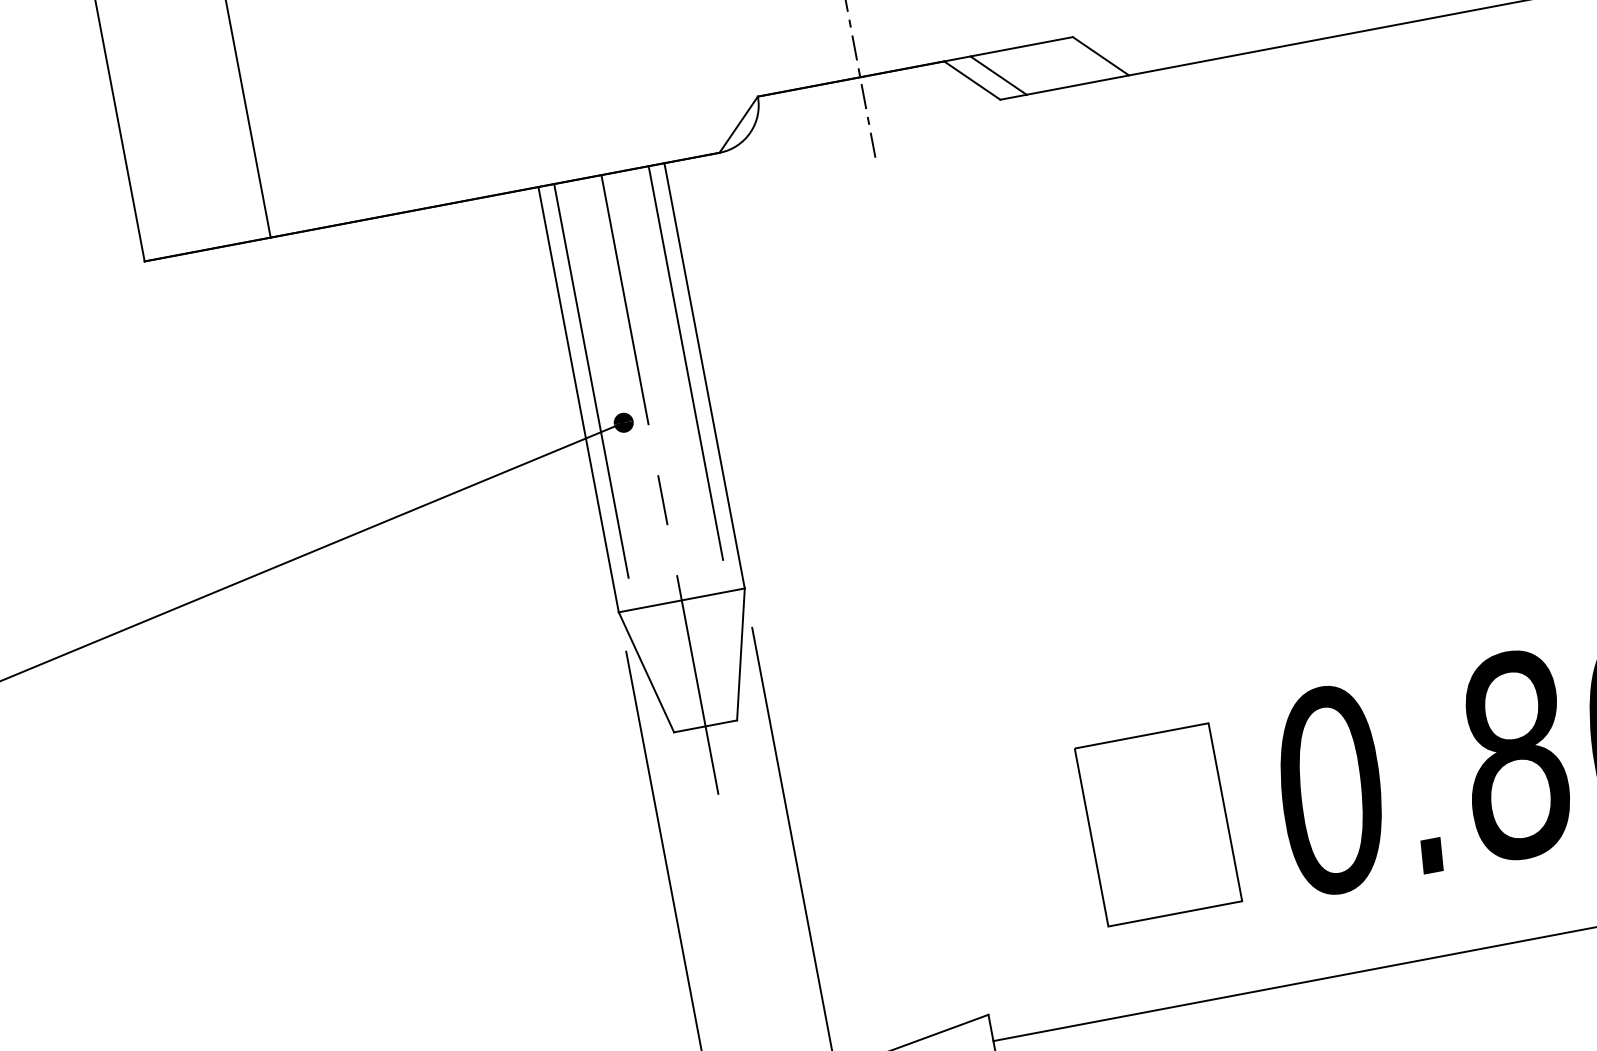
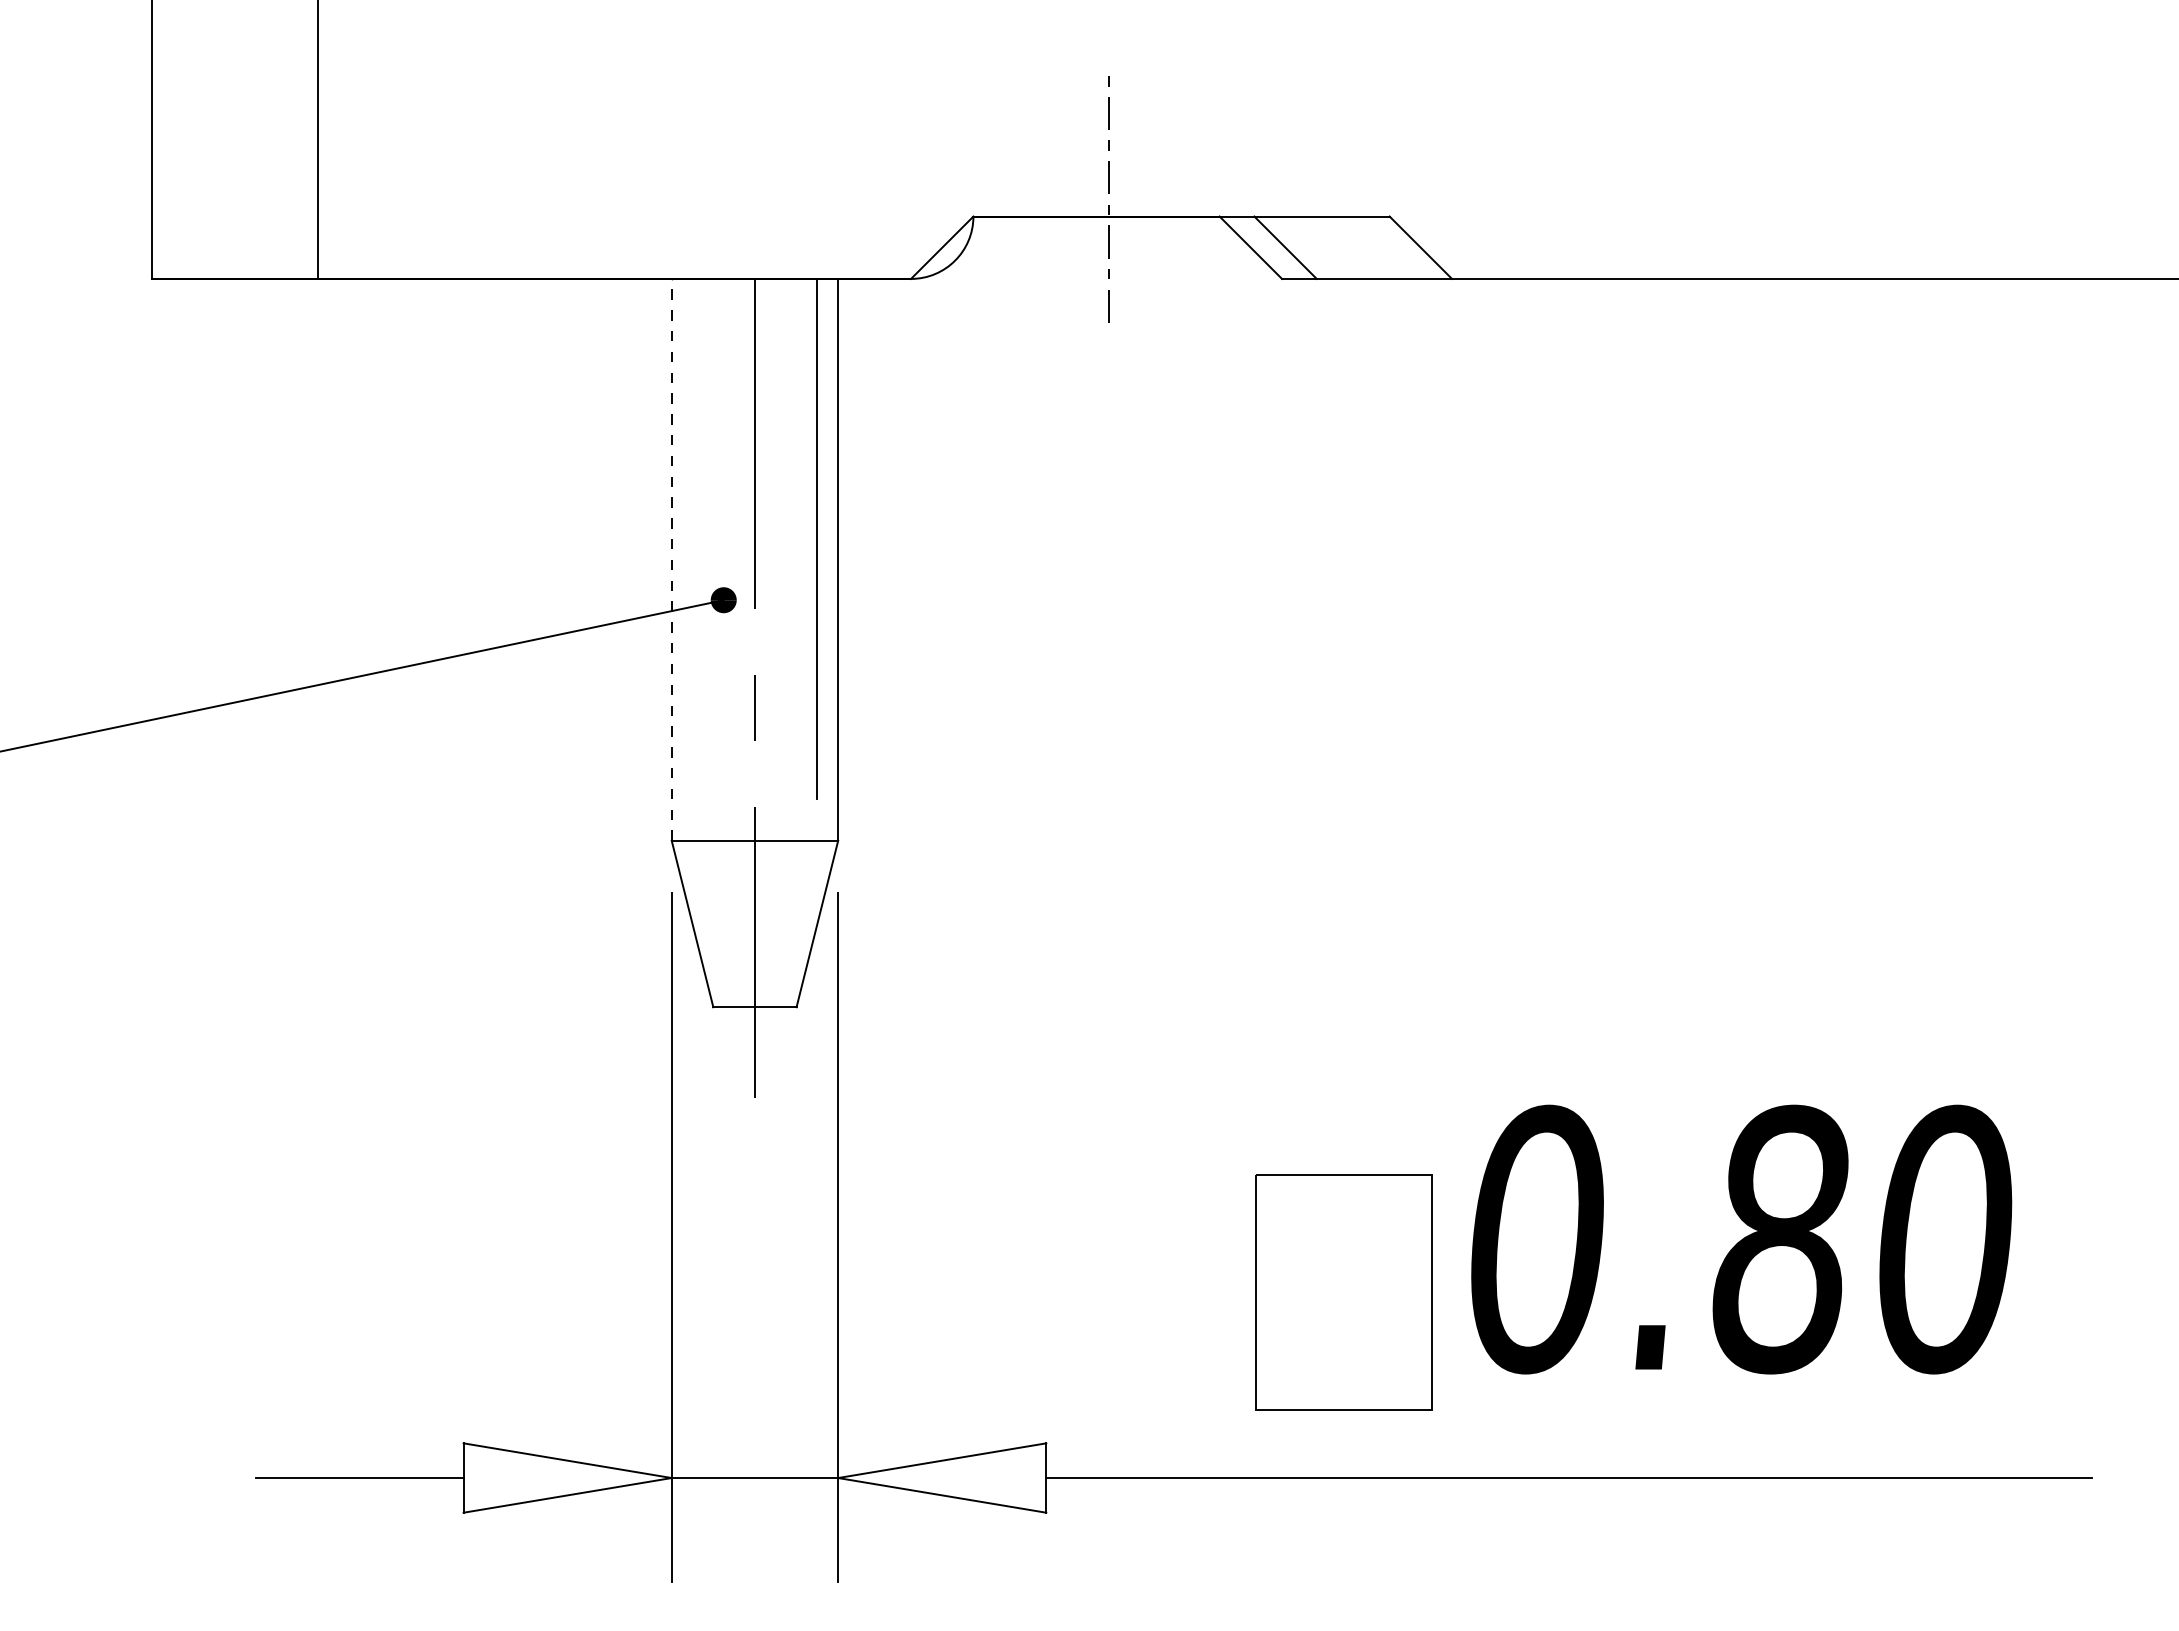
line: (591, 380) -> (692, 538), removed
line: (578, 399) -> (671, 559), solid -> dashed
part: (1158, 824) -> (1343, 1291), moved

